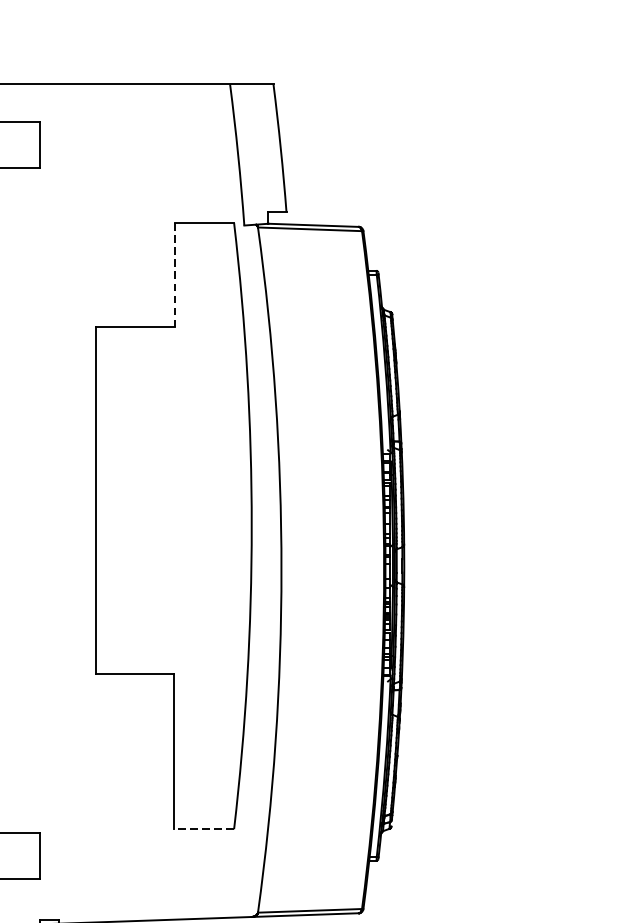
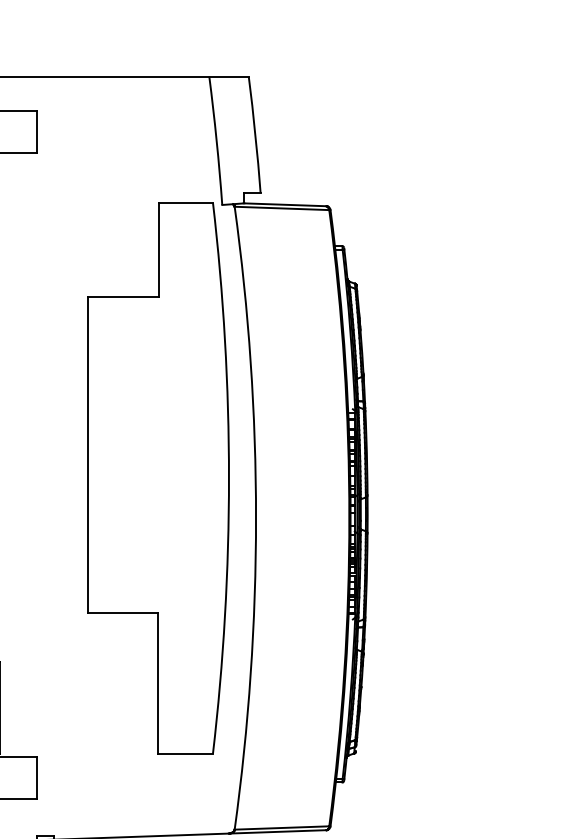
line: (175, 275) -> (159, 250), dashed -> solid
line: (203, 828) -> (185, 753), dashed -> solid

